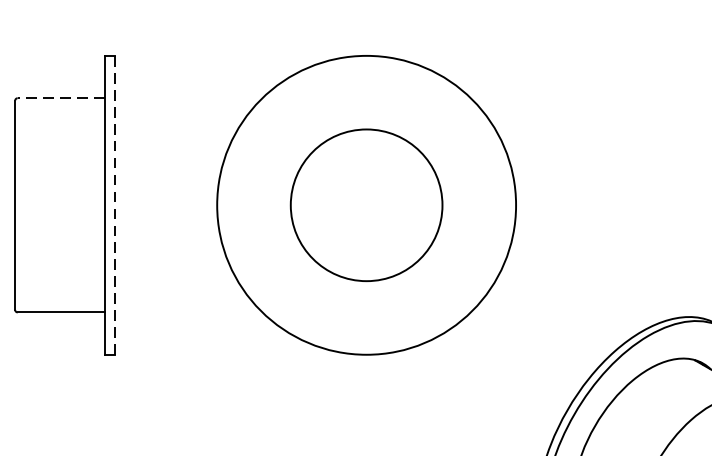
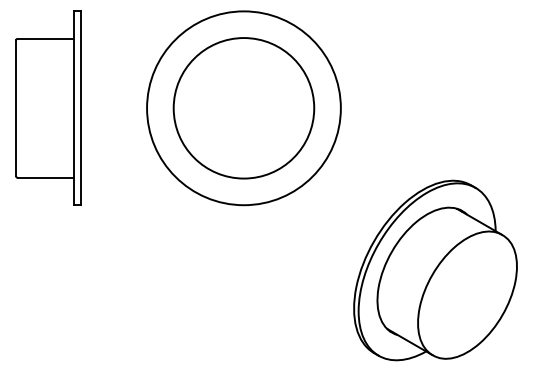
line: (60, 97) -> (45, 38), dashed -> solid
line: (114, 205) -> (80, 108), dashed -> solid
circle: (365, 205) -> (243, 108), size x1.43

